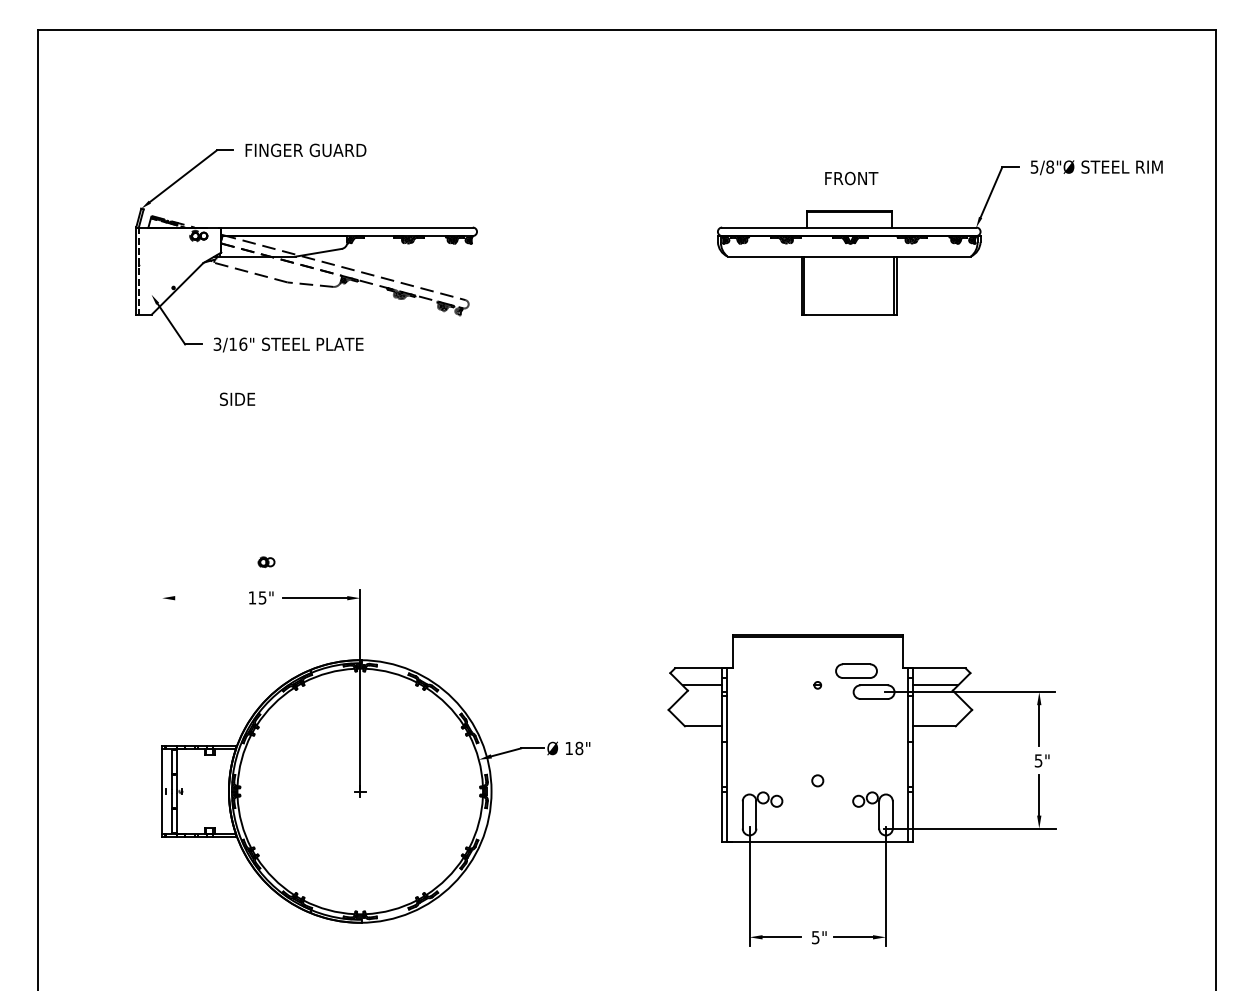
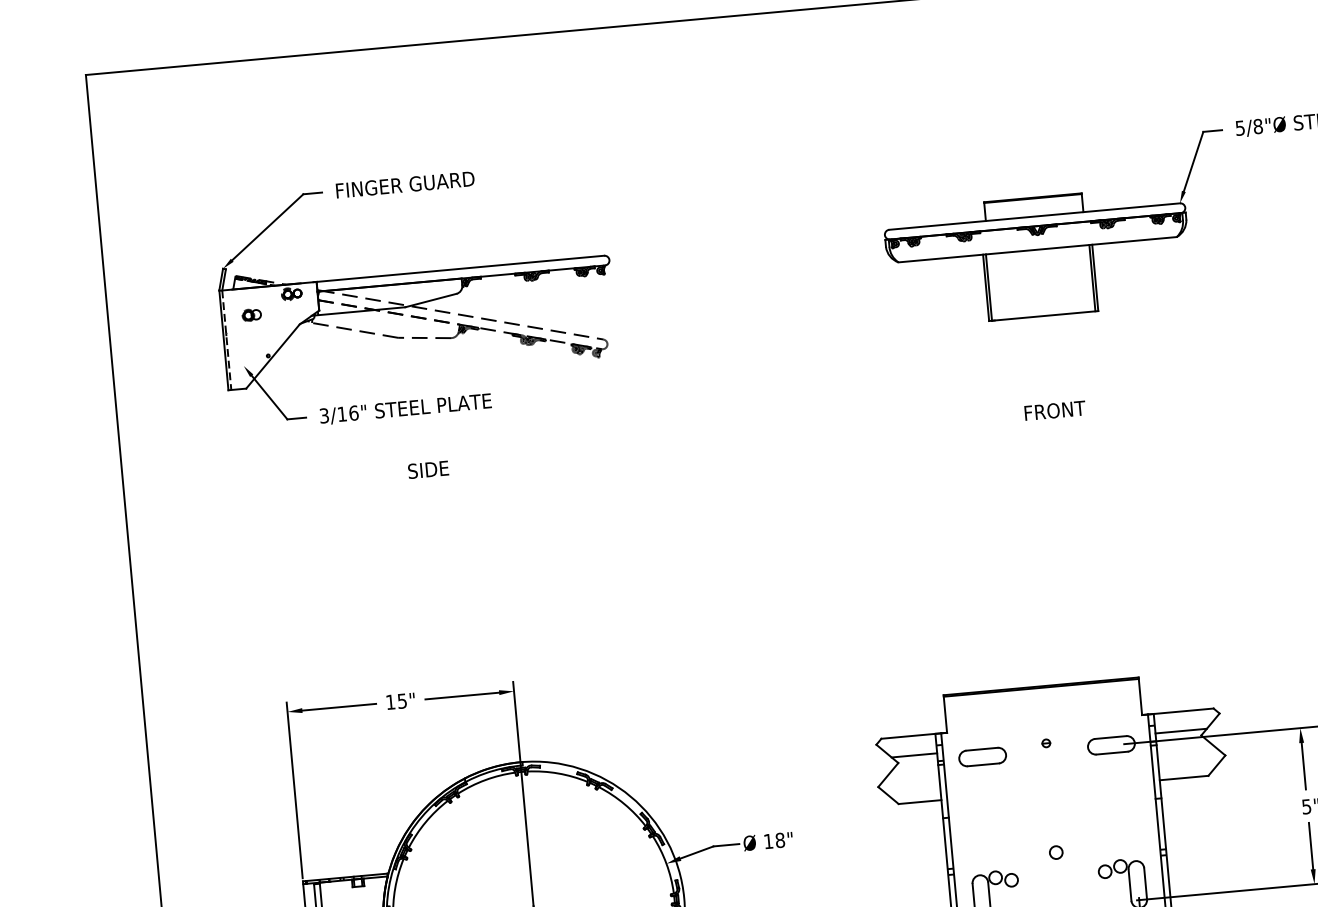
text: (851, 178) -> (1054, 410), moved
text: (237, 398) -> (428, 468), moved
part: (266, 562) -> (251, 315), moved
line: (207, 598) -> (339, 707), added
line: (162, 666) -> (294, 790), added
part: (856, 670) -> (982, 756), moved

